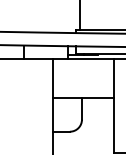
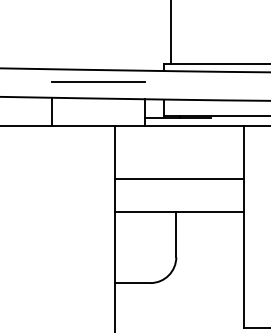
line: (45, 38) -> (97, 82), added
line: (83, 83) -> (179, 179), added

